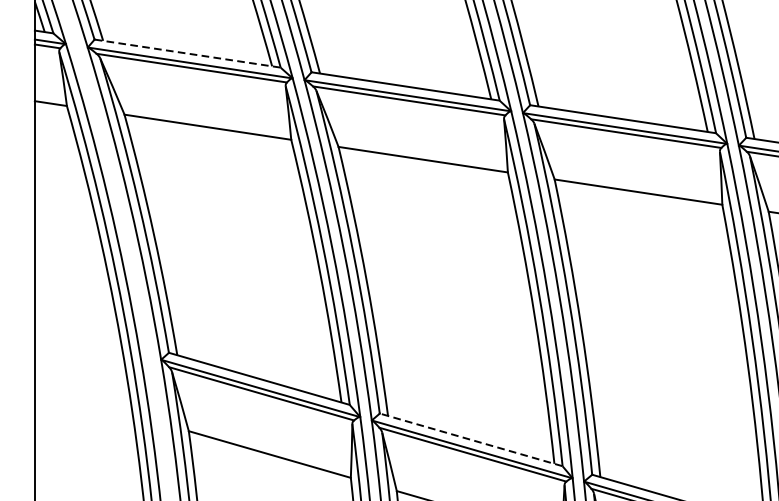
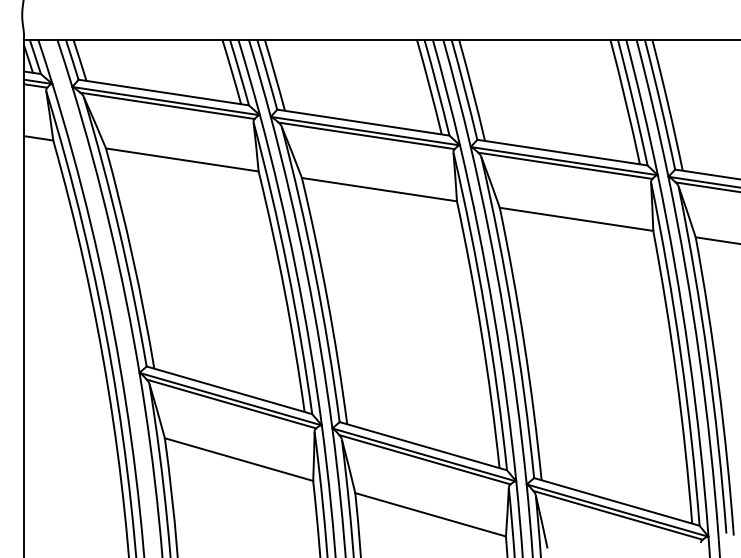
line: (187, 53) -> (163, 92), dashed -> solid
line: (471, 440) -> (423, 446), dashed -> solid

